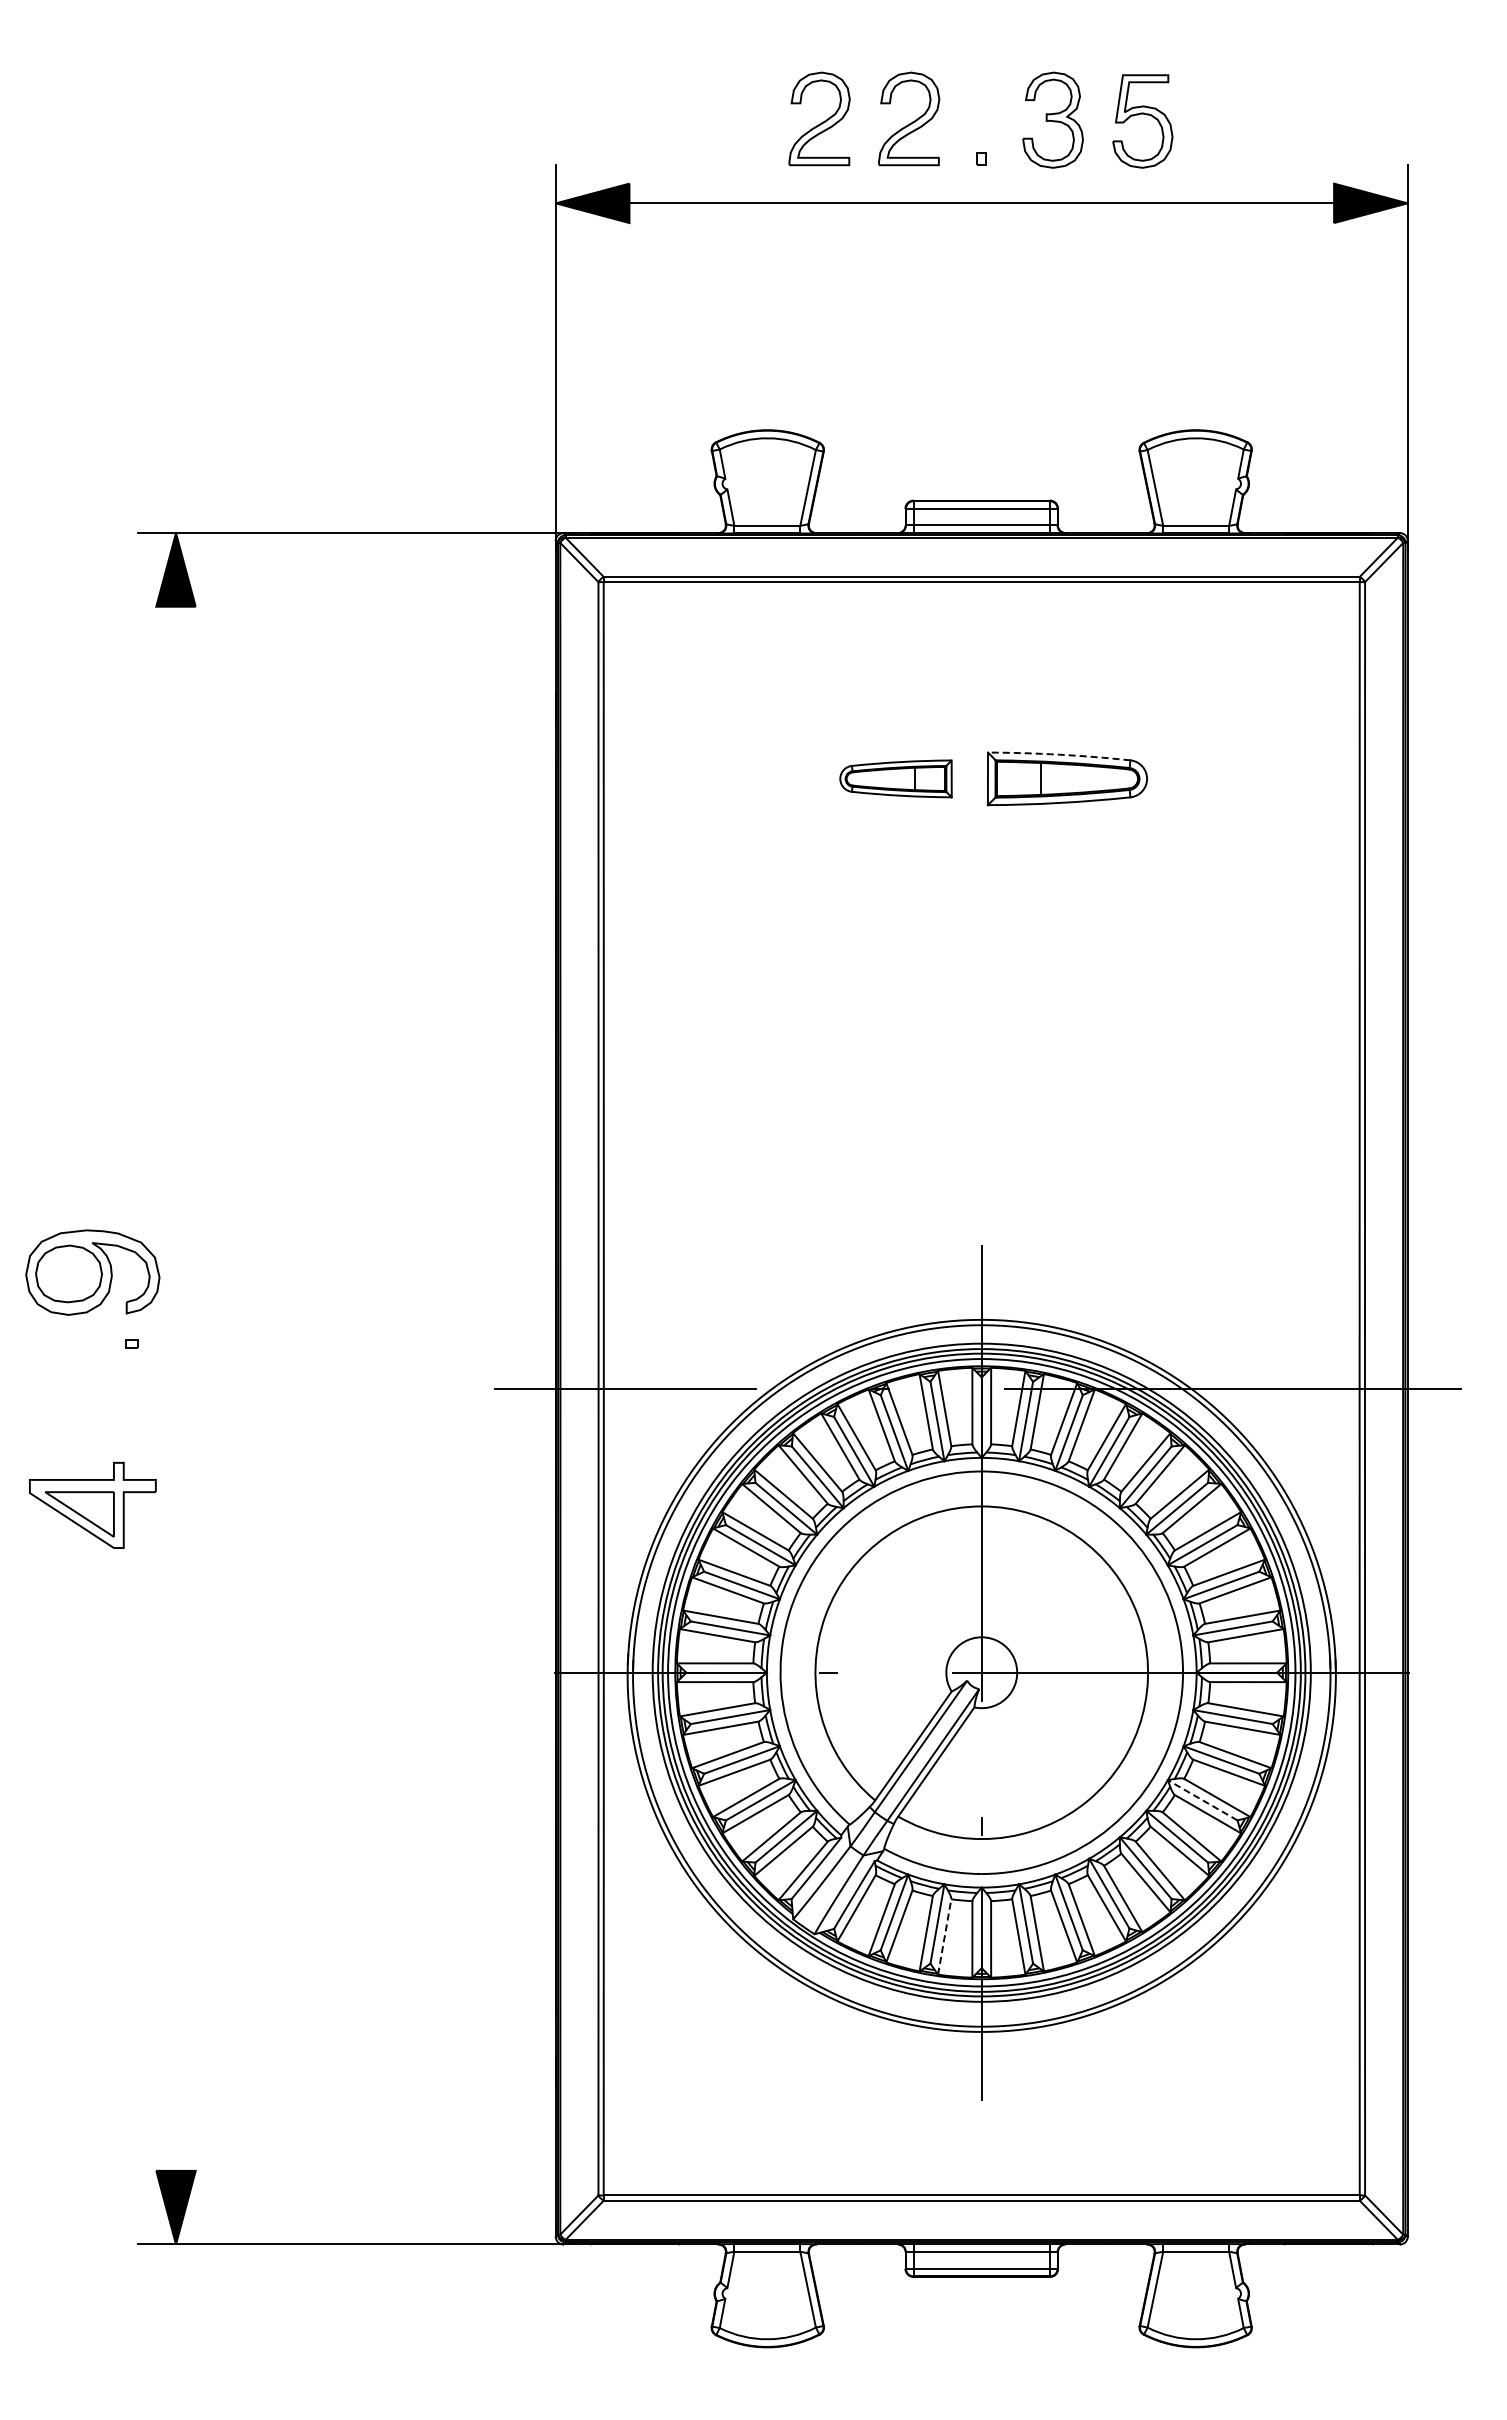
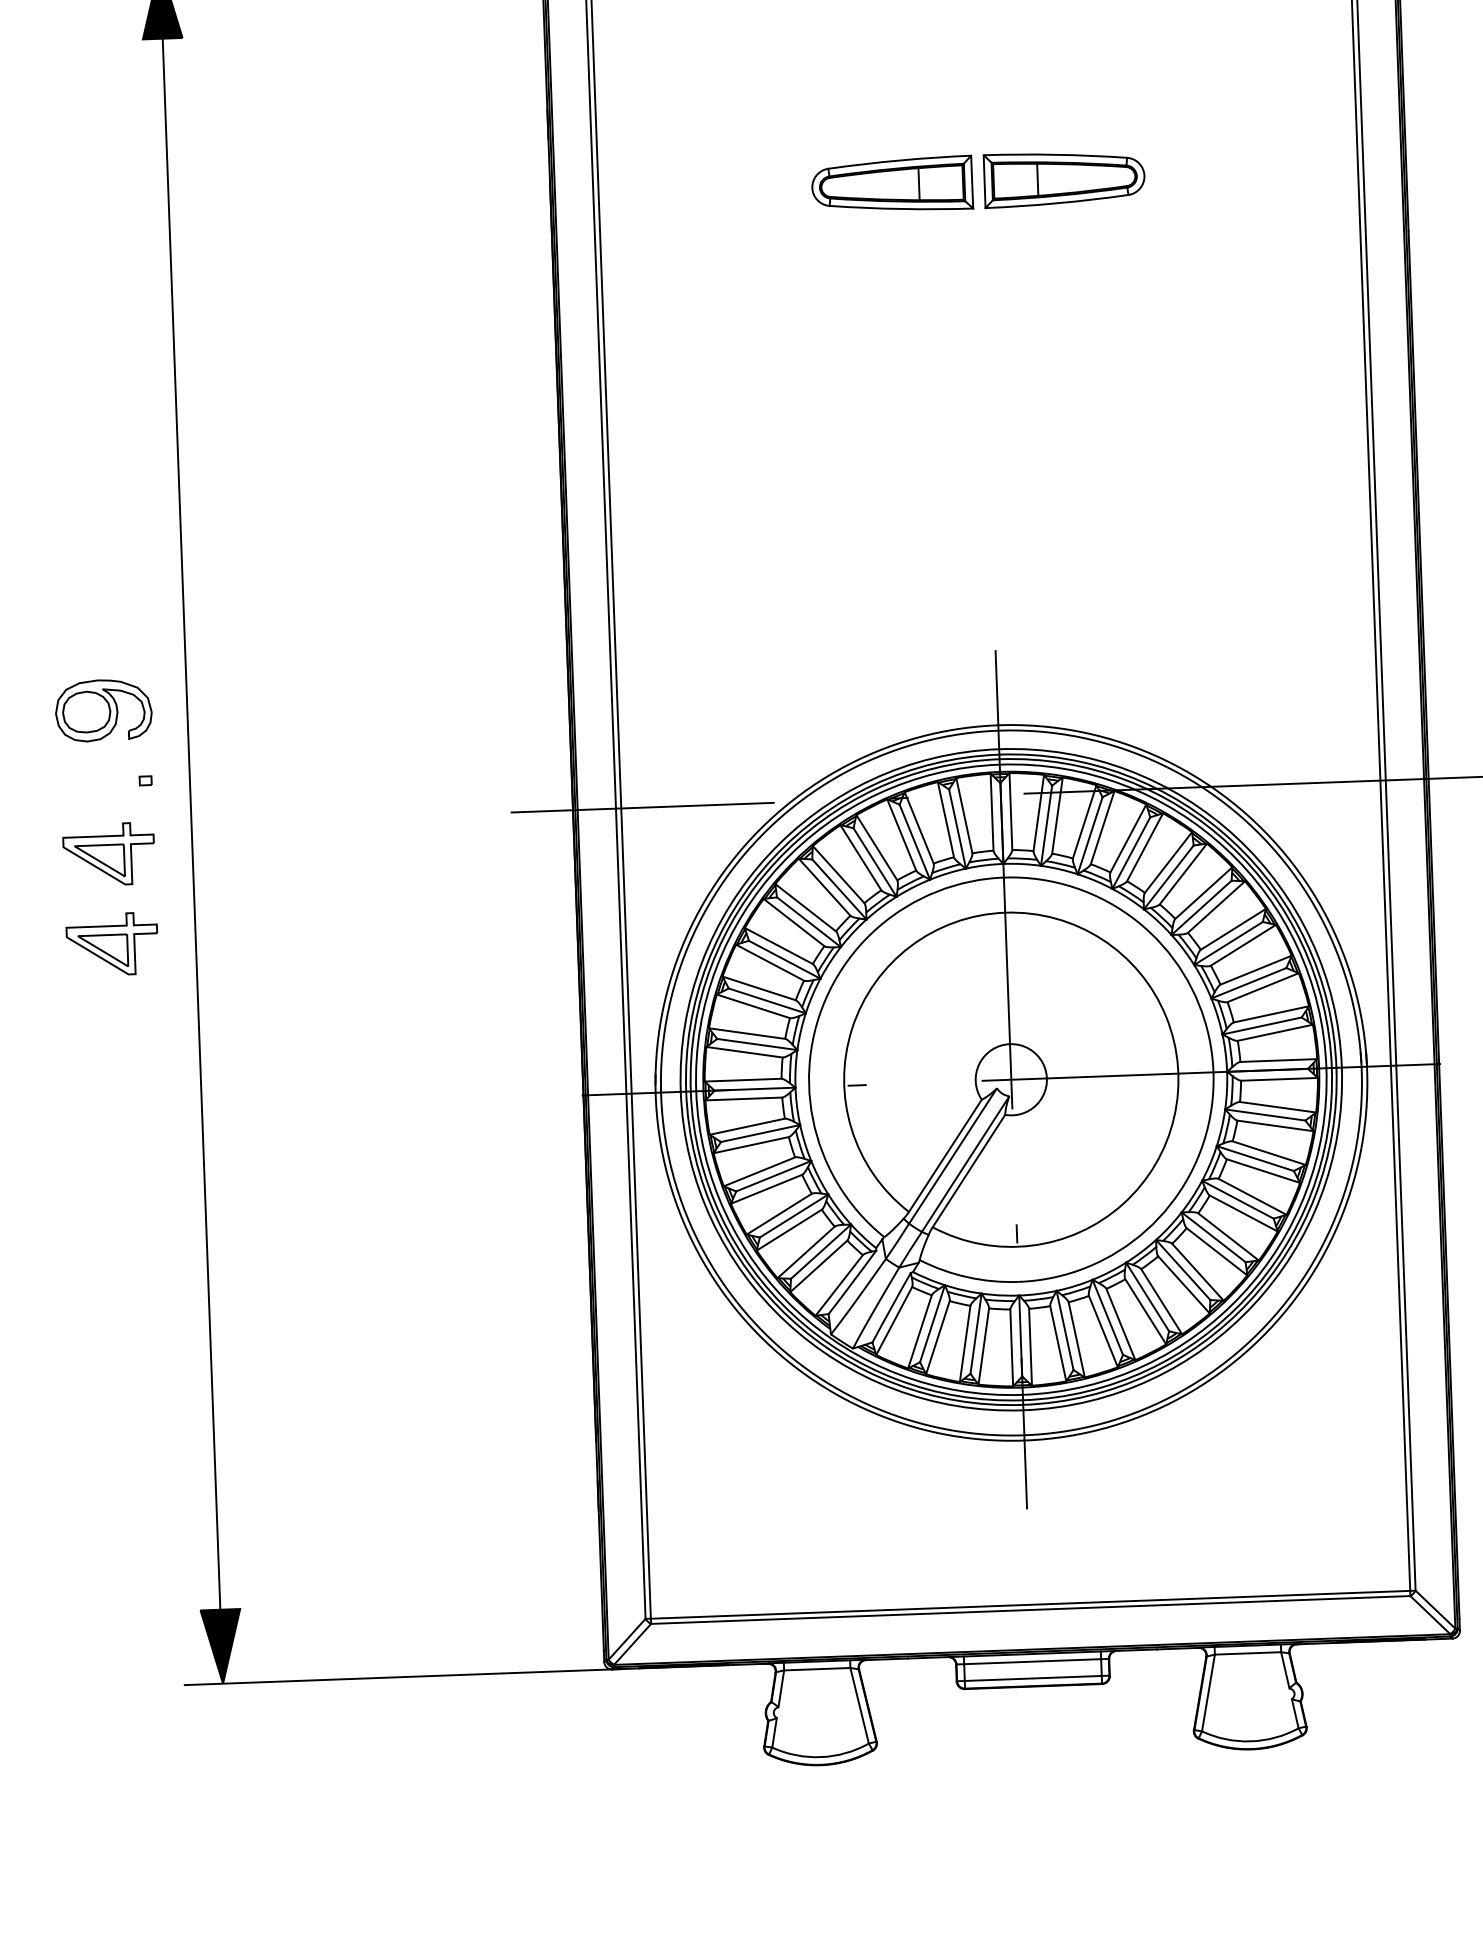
arc: (1059, 754) -> (1055, 154), dashed -> solid
part: (895, 778) -> (891, 184), size x1.43
part: (92, 1272) -> (103, 710), size x0.71
line: (176, 1388) -> (192, 823), added
part: (92, 1415) -> (108, 854), added
part: (92, 1505) -> (111, 944), size x0.71
line: (1202, 1800) -> (1237, 1199), dashed -> solid
line: (944, 1936) -> (983, 1346), dashed -> solid

